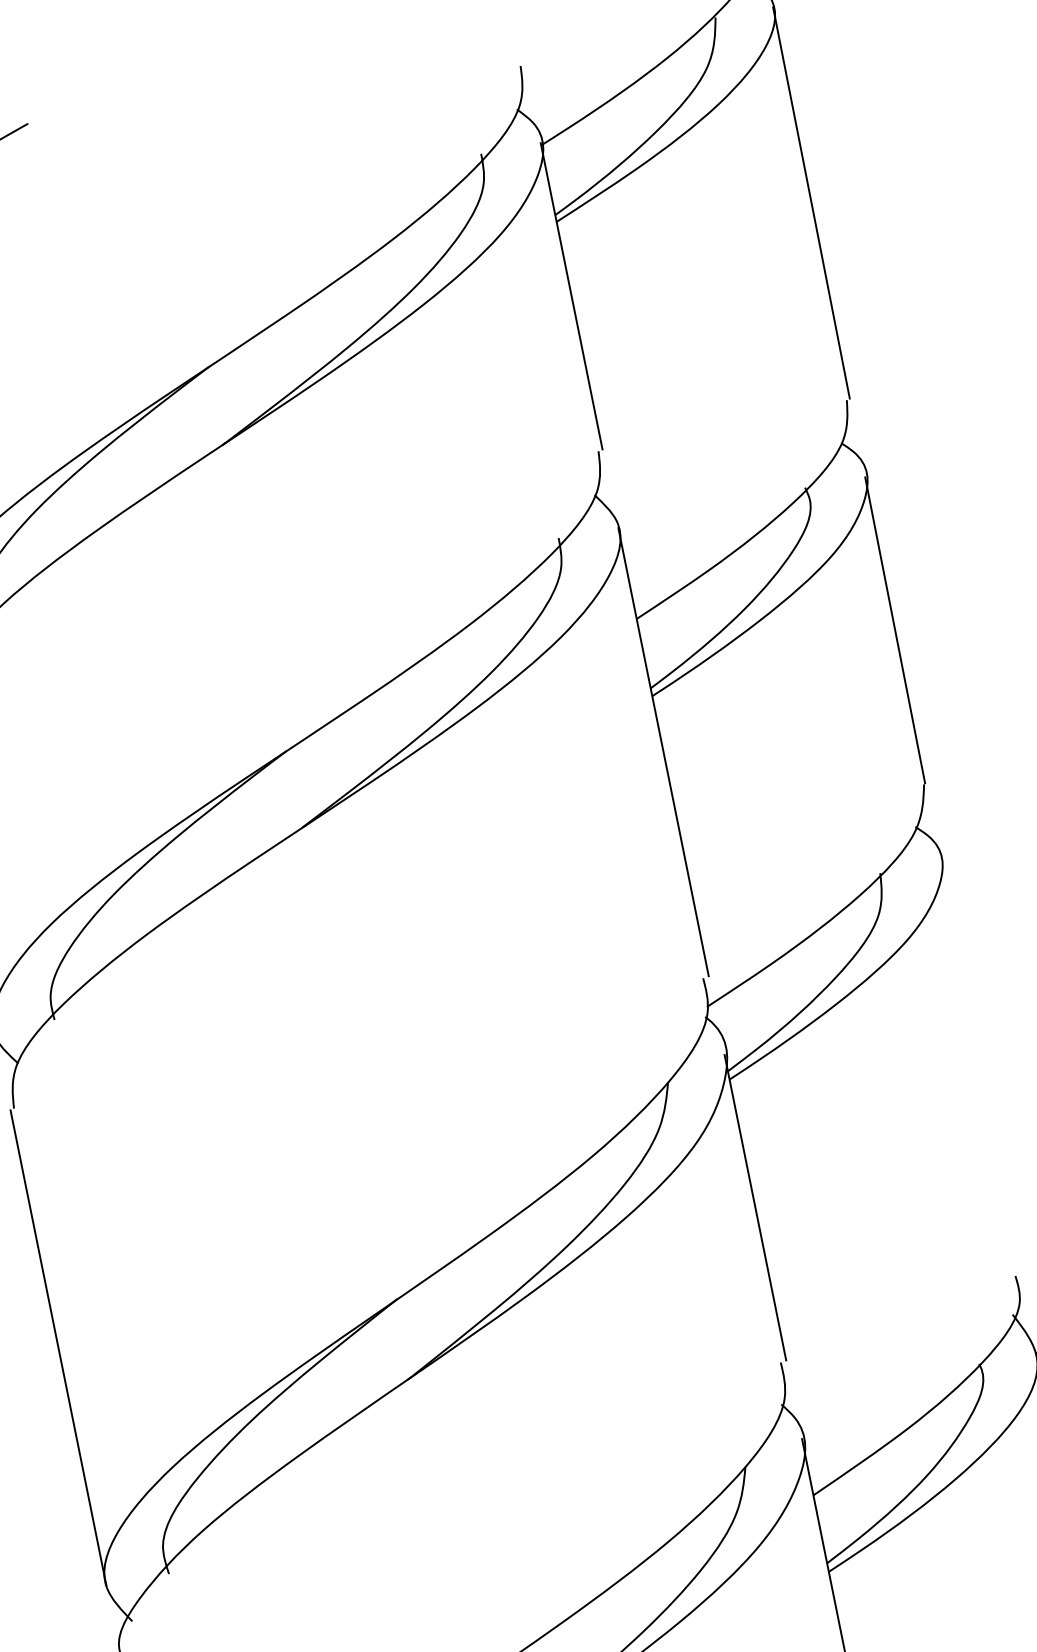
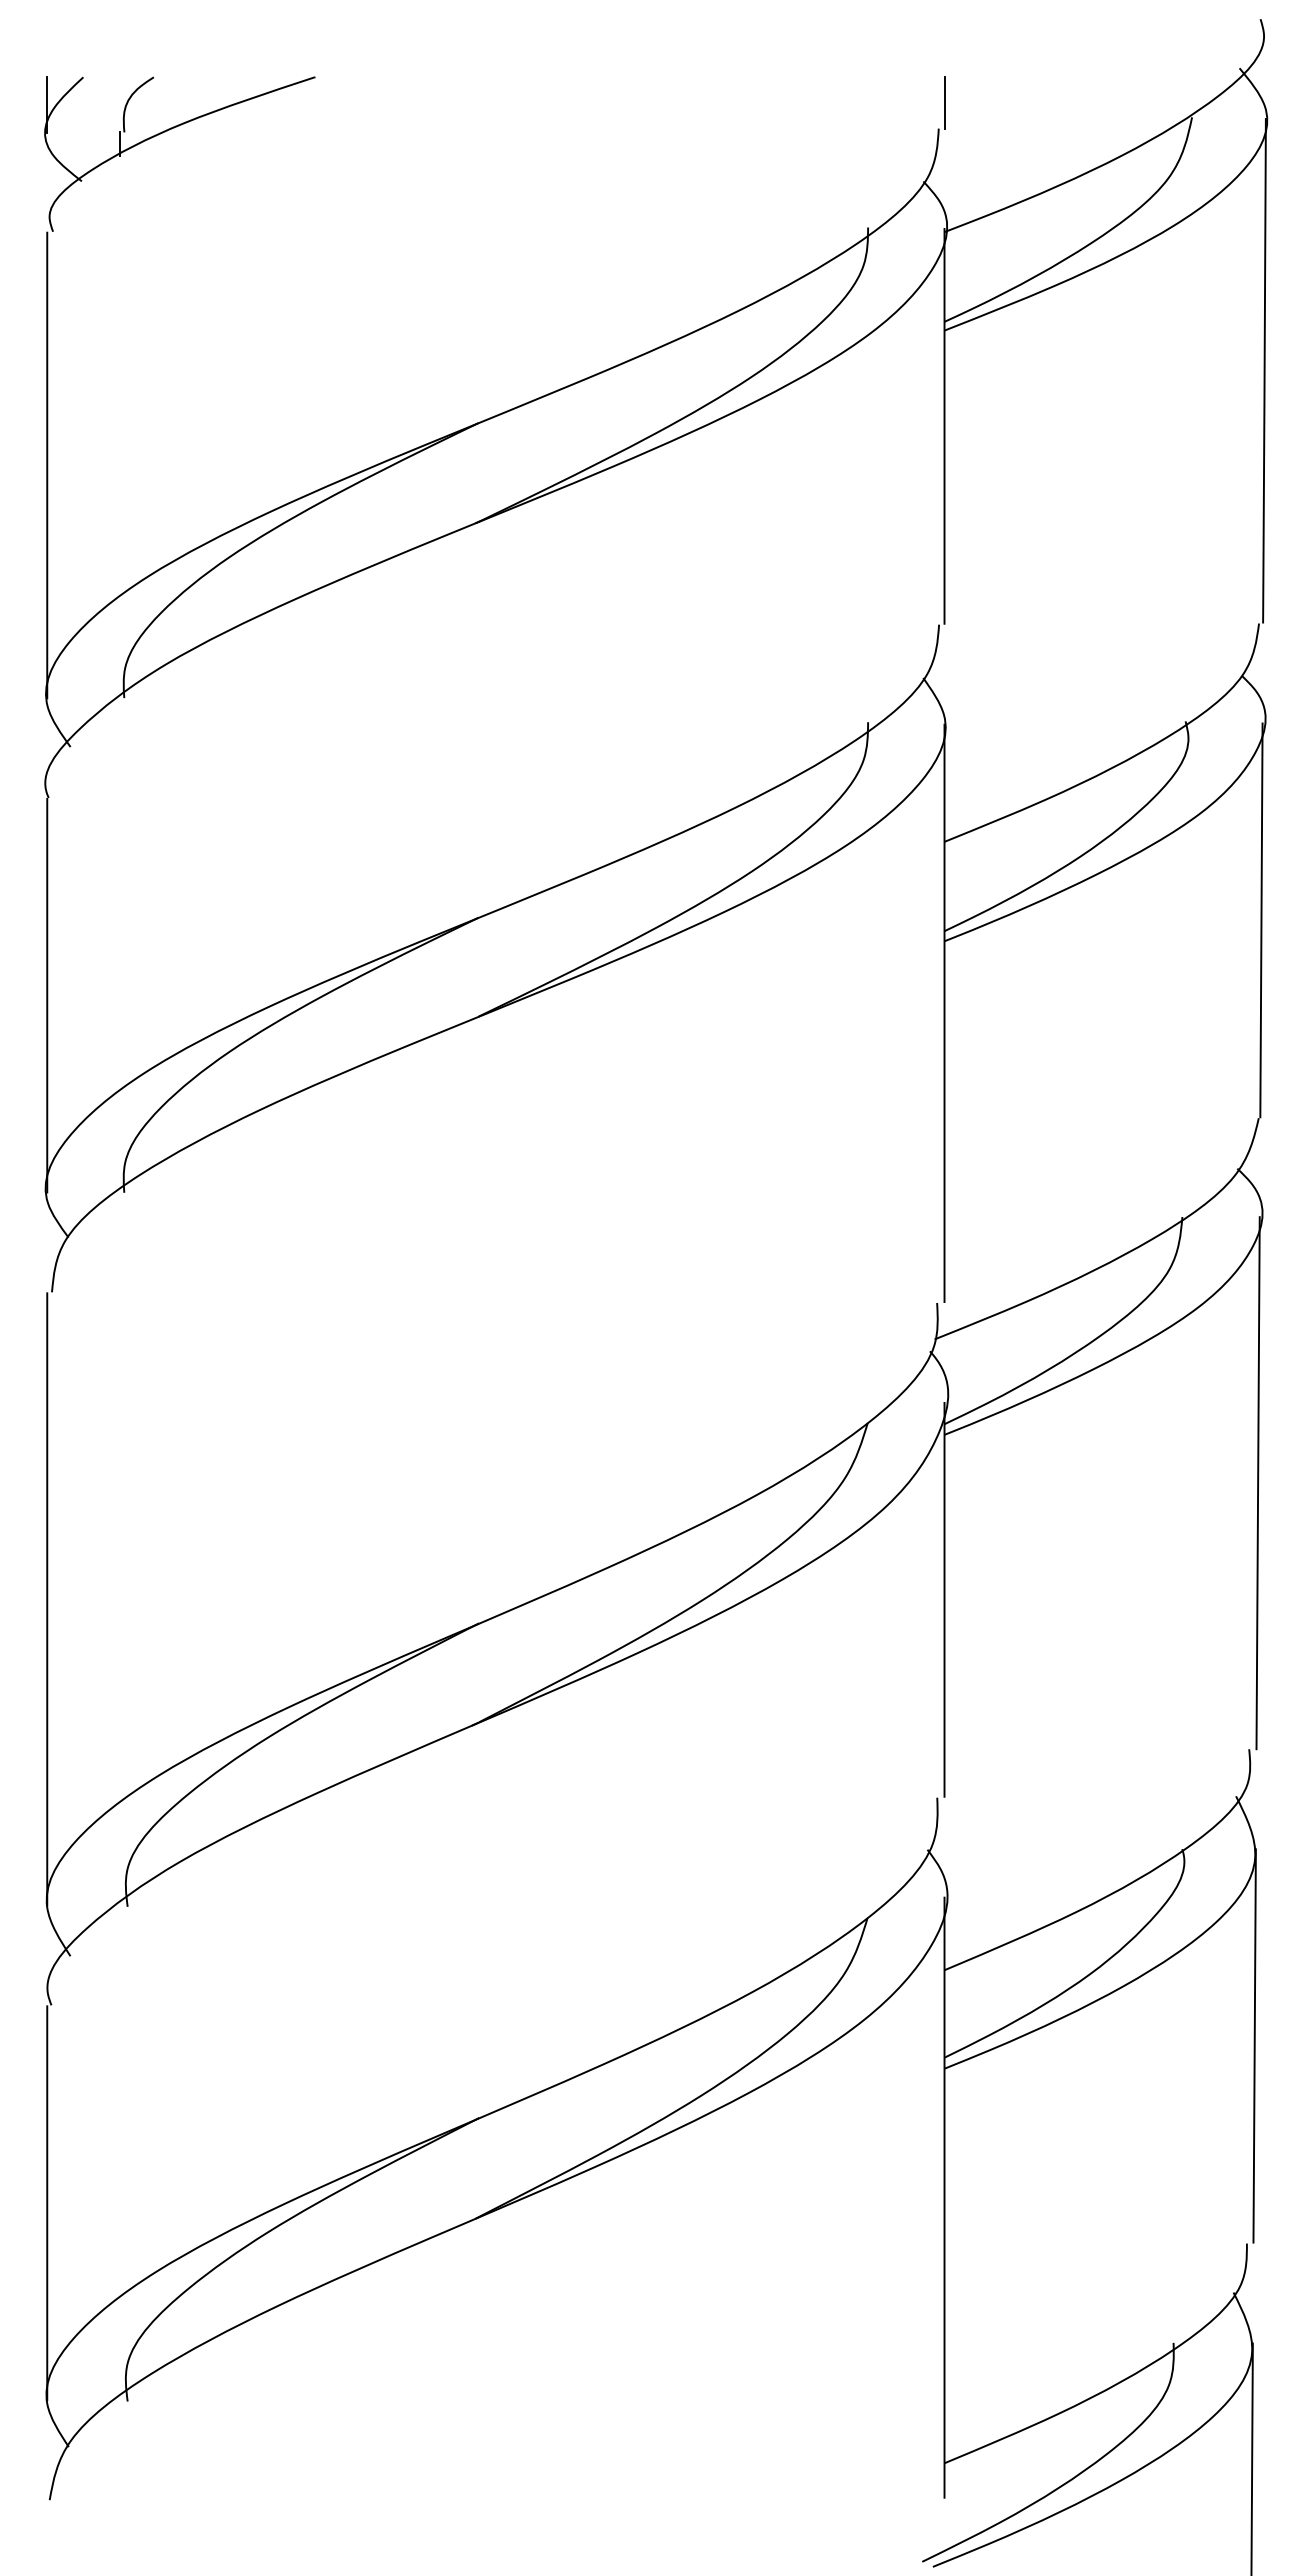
line: (520, 44) -> (944, 102), added
line: (980, 1068) -> (1257, 1483), added

